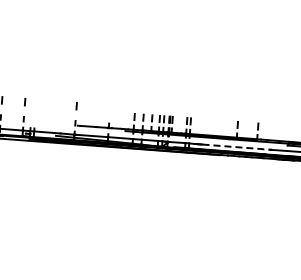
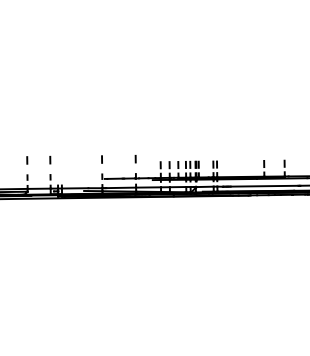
line: (110, 109) -> (135, 159), added
line: (236, 147) -> (264, 186), dashed -> solid

